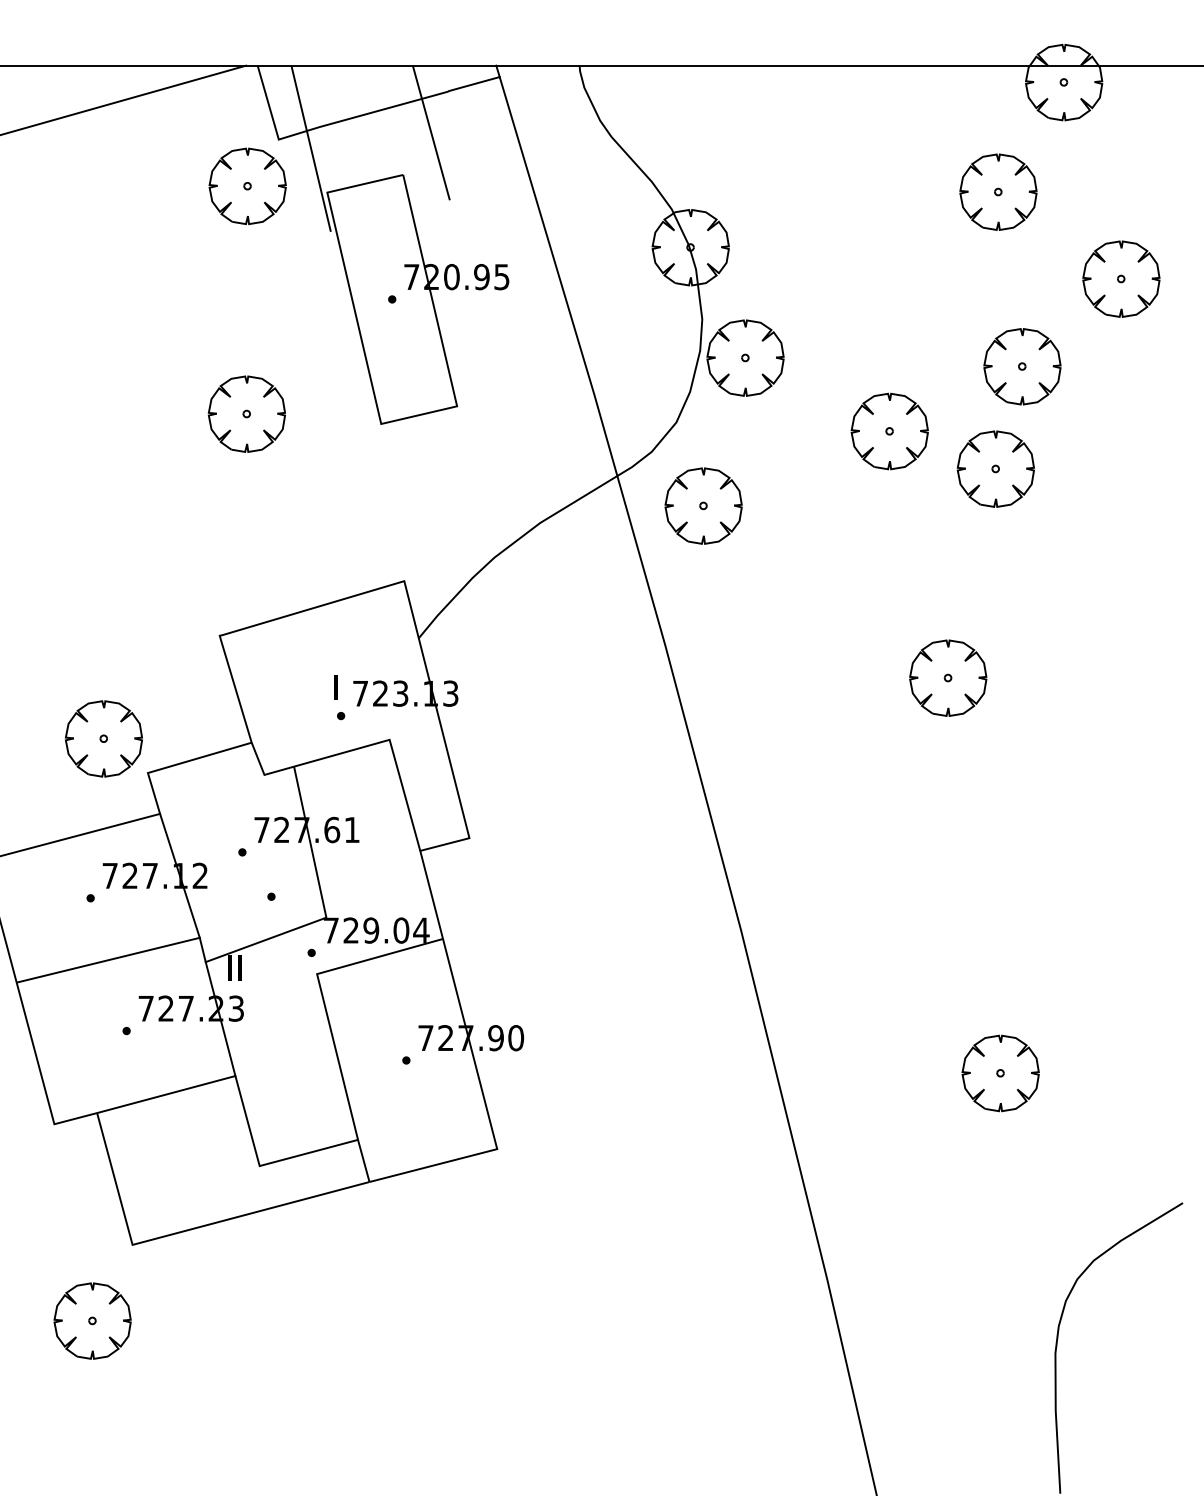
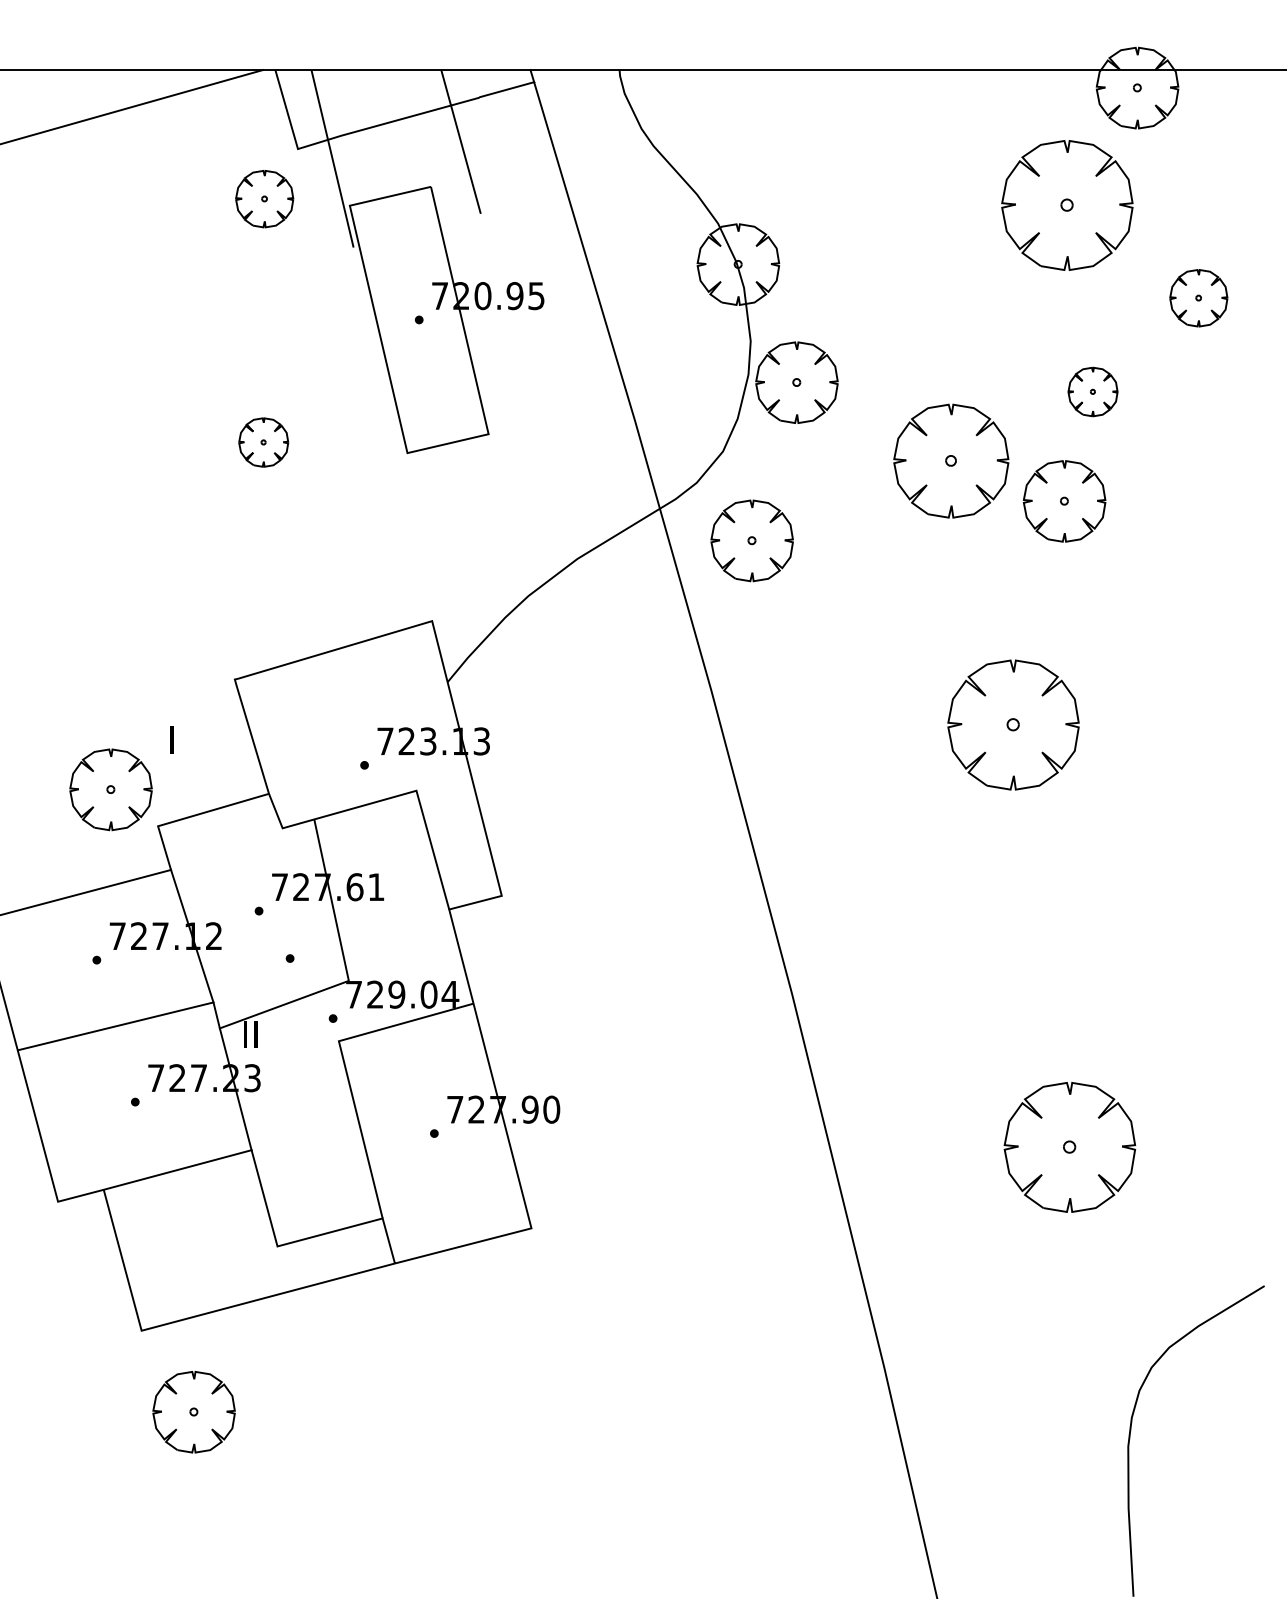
part: (247, 186) -> (264, 199), size x0.7
part: (998, 191) -> (1067, 204), size x1.6
part: (1121, 278) -> (1198, 297), size x0.7
part: (1022, 366) -> (1093, 391), size x0.6
part: (246, 413) -> (263, 441), size x0.6
part: (889, 431) -> (950, 461), size x1.4
part: (948, 677) -> (1013, 724), size x1.6
text: (335, 687) -> (171, 740), moved
part: (1000, 1073) -> (1069, 1147), size x1.6
part: (92, 1320) -> (193, 1411), moved

